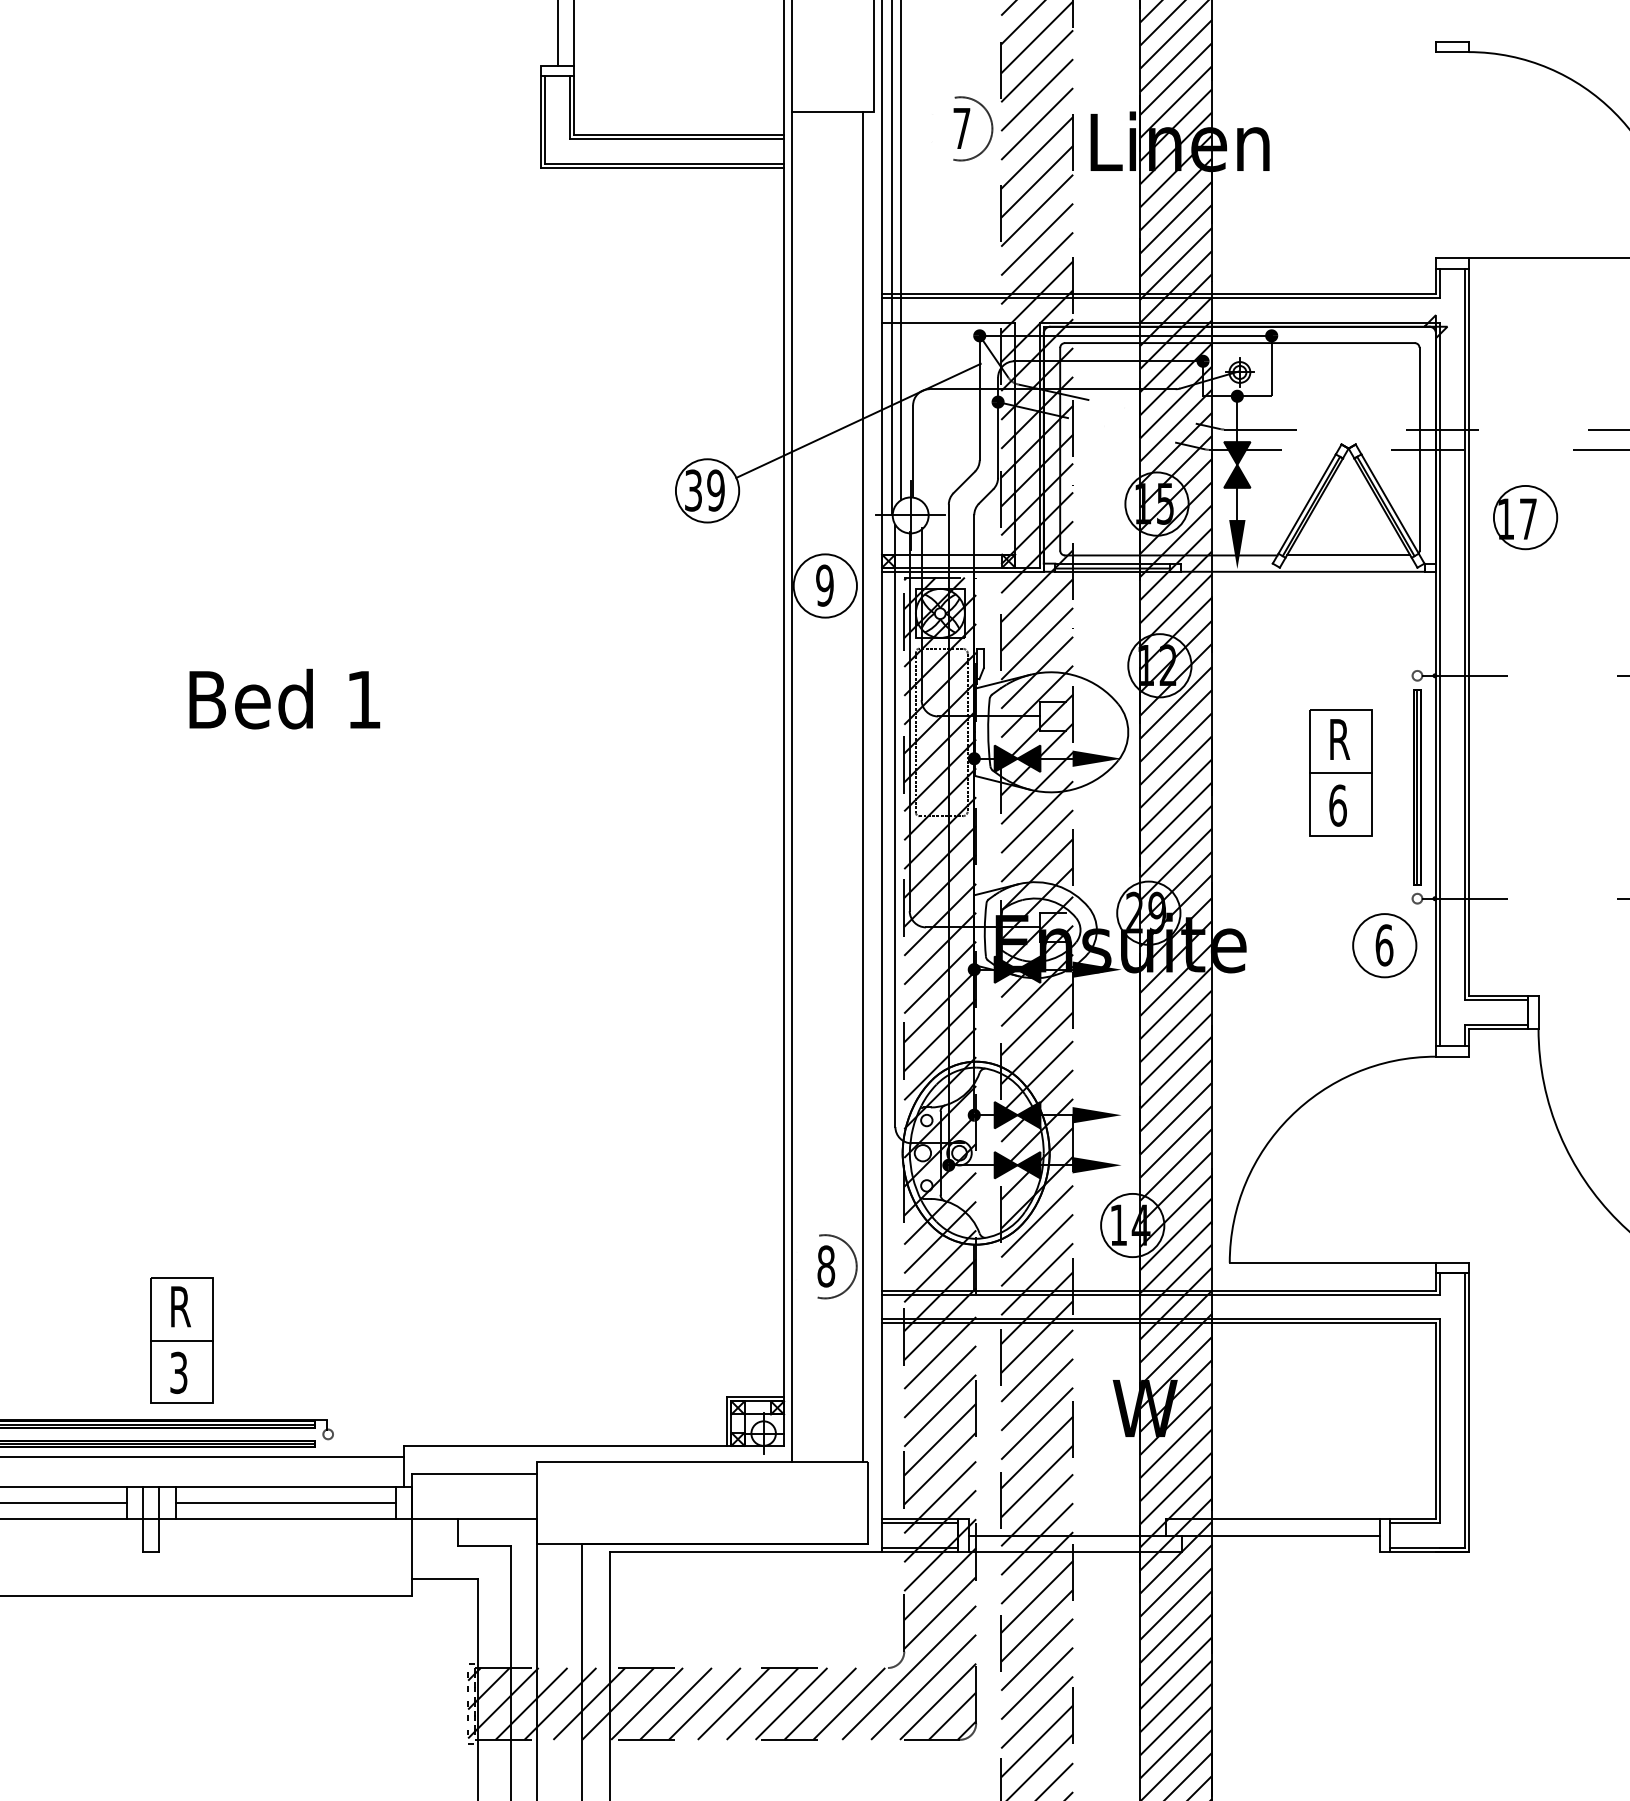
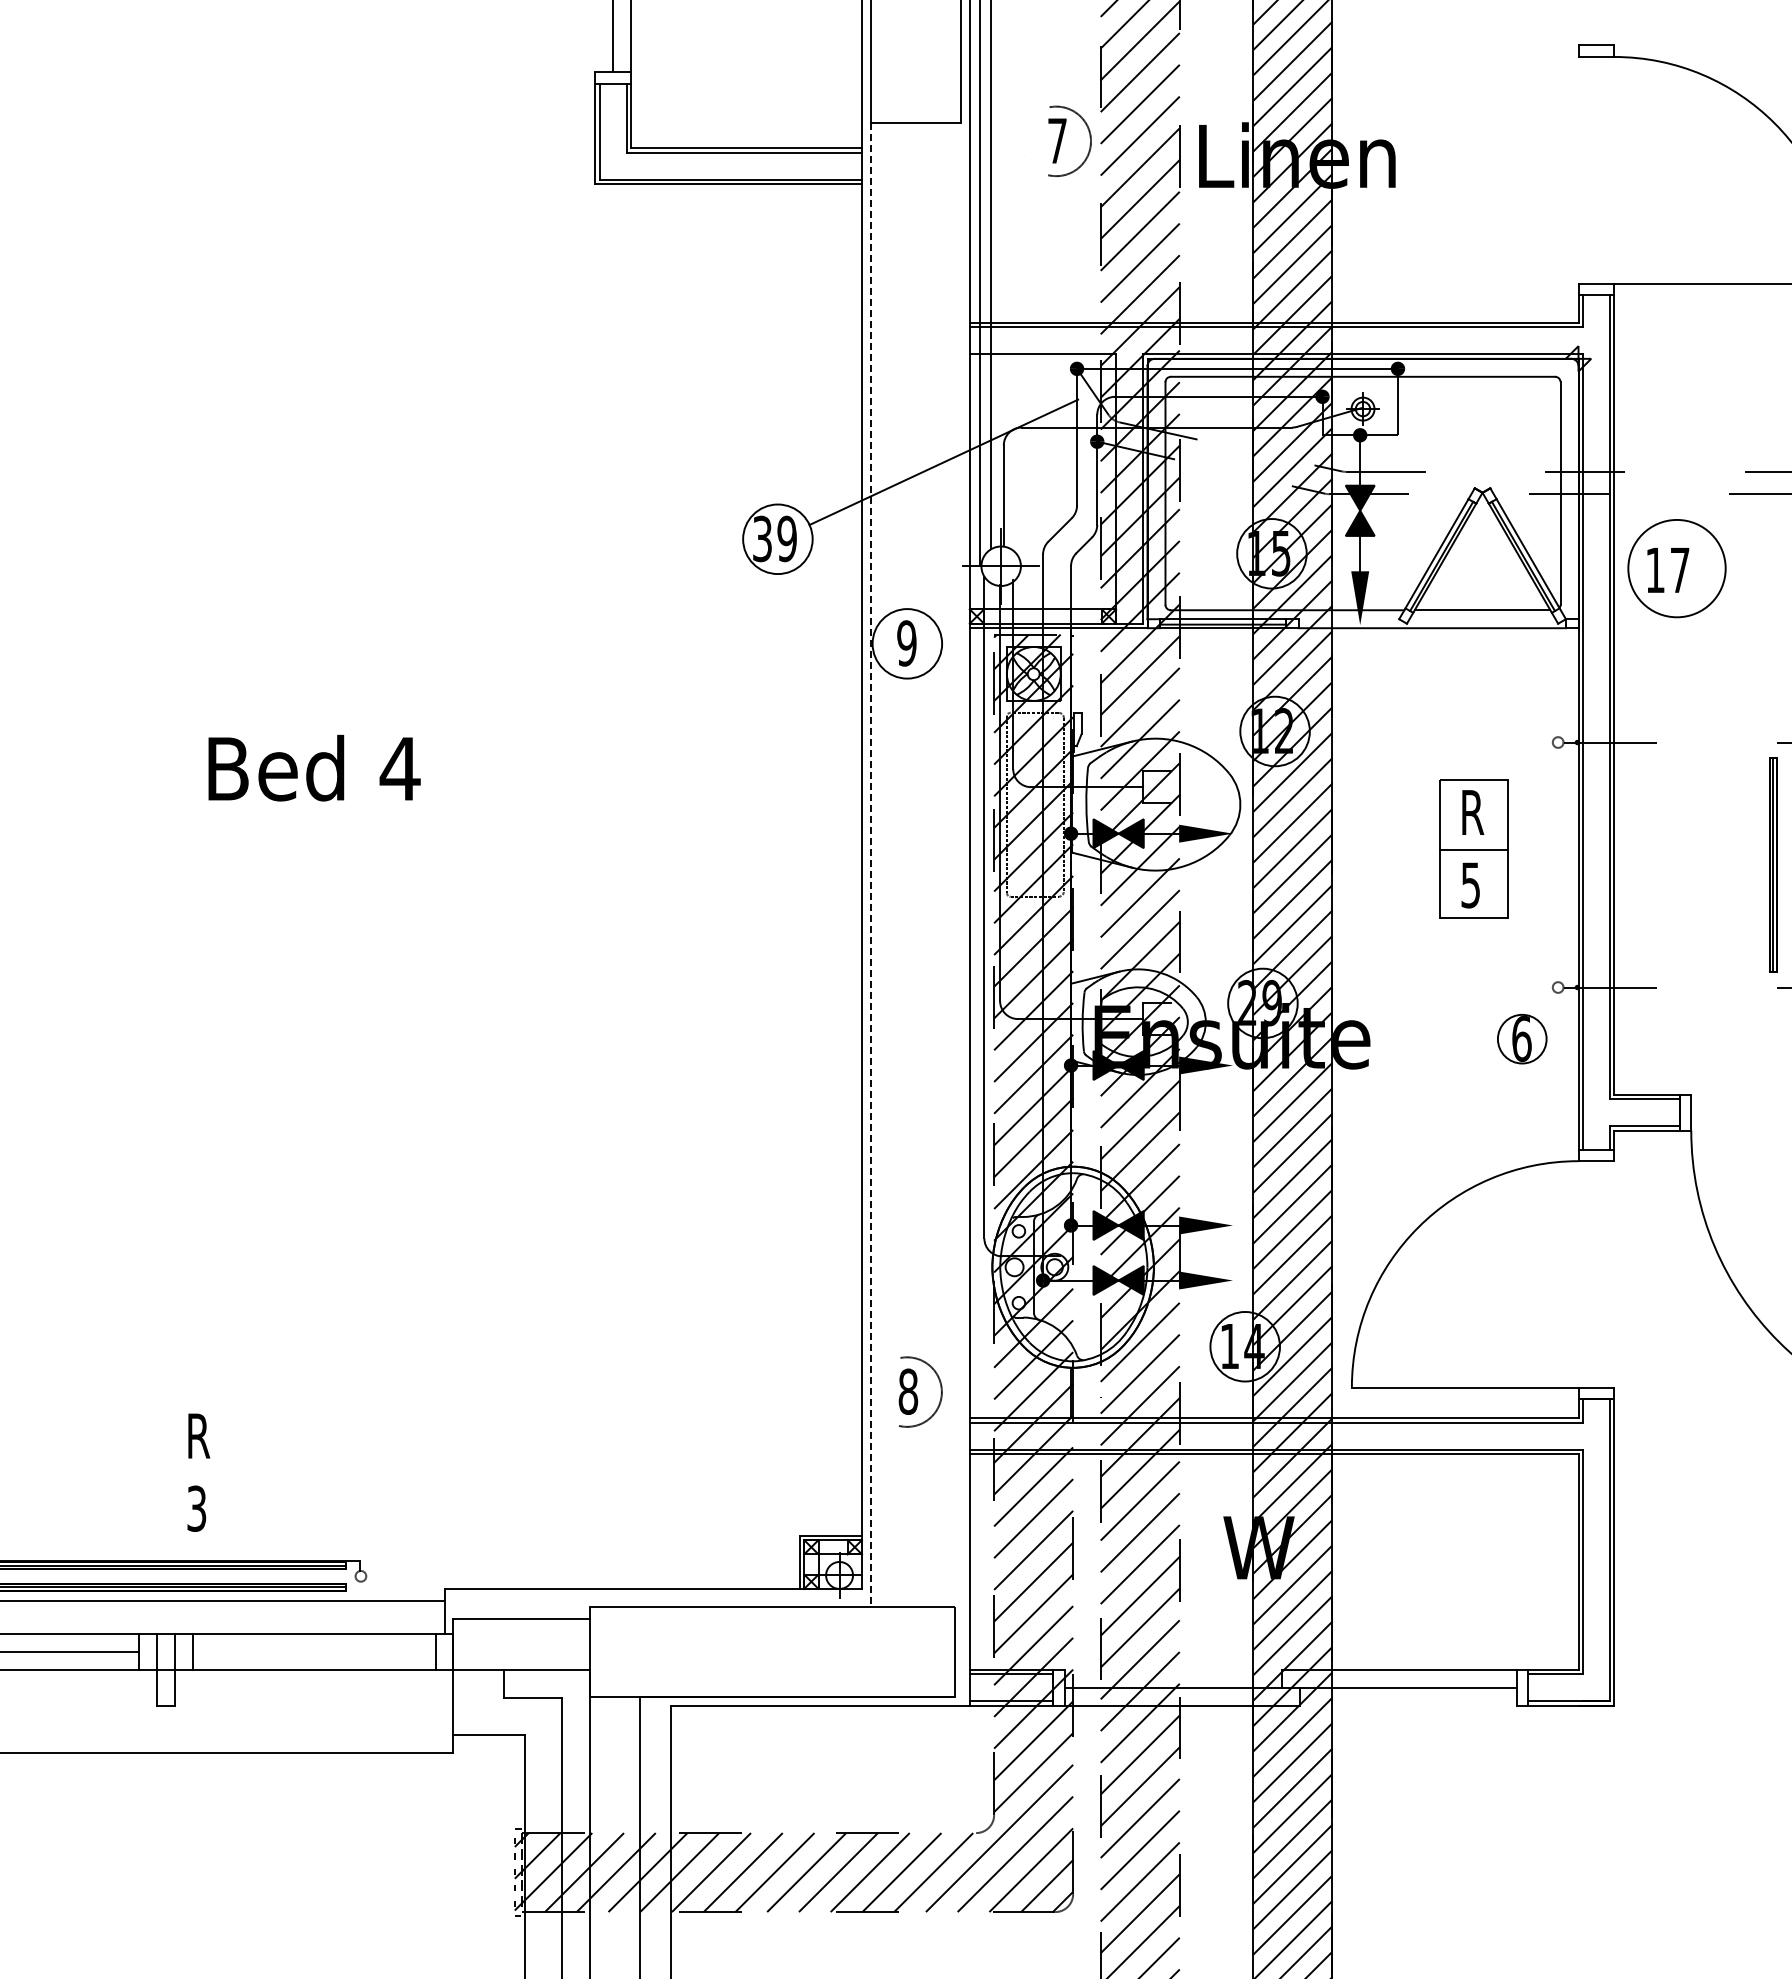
circle: (1525, 517) -> (1676, 568), size x1.4
text: (363, 699) -> (399, 768), 1 -> 4
line: (862, 786) -> (948, 864), removed
part: (1417, 786) -> (1773, 864), moved
line: (791, 787) -> (870, 865), solid -> dashed
text: (1337, 805) -> (1470, 885), 6 -> 5
circle: (1384, 945) -> (1522, 1038), size x0.7
part: (181, 1339) -> (199, 1472), removed
line: (285, 1502) -> (314, 1651), removed

